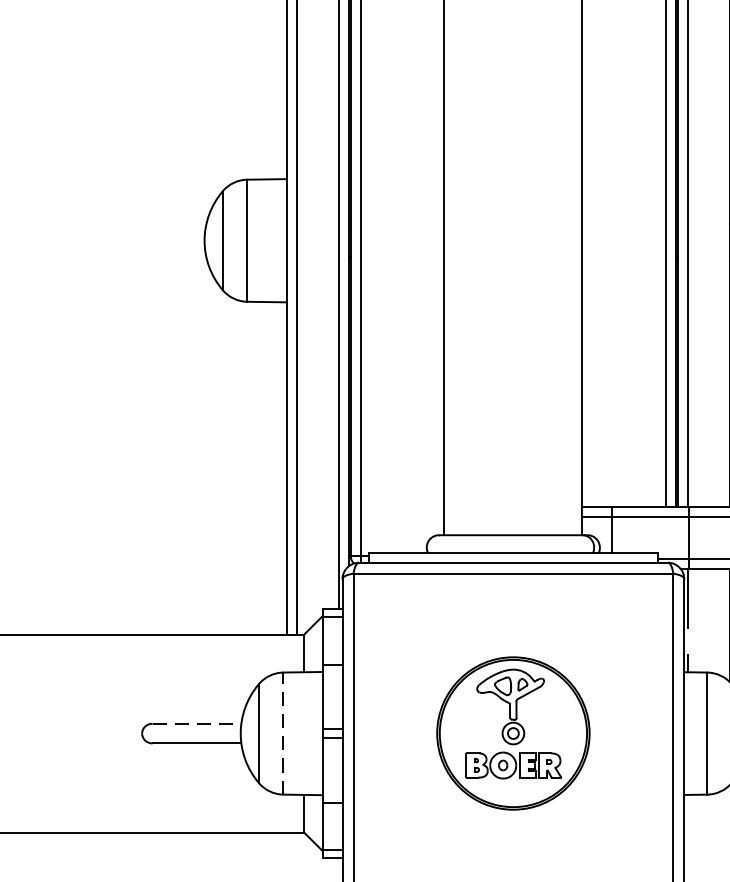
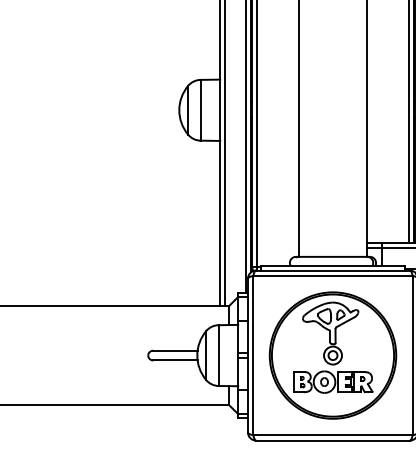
line: (198, 723) -> (176, 350), dashed -> solid
line: (283, 733) -> (218, 355), dashed -> solid
part: (512, 733) -> (332, 355), size x1.67

